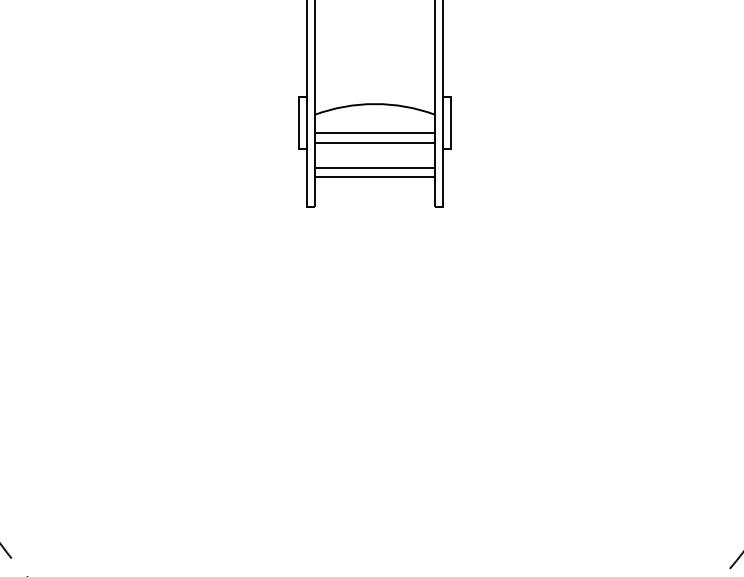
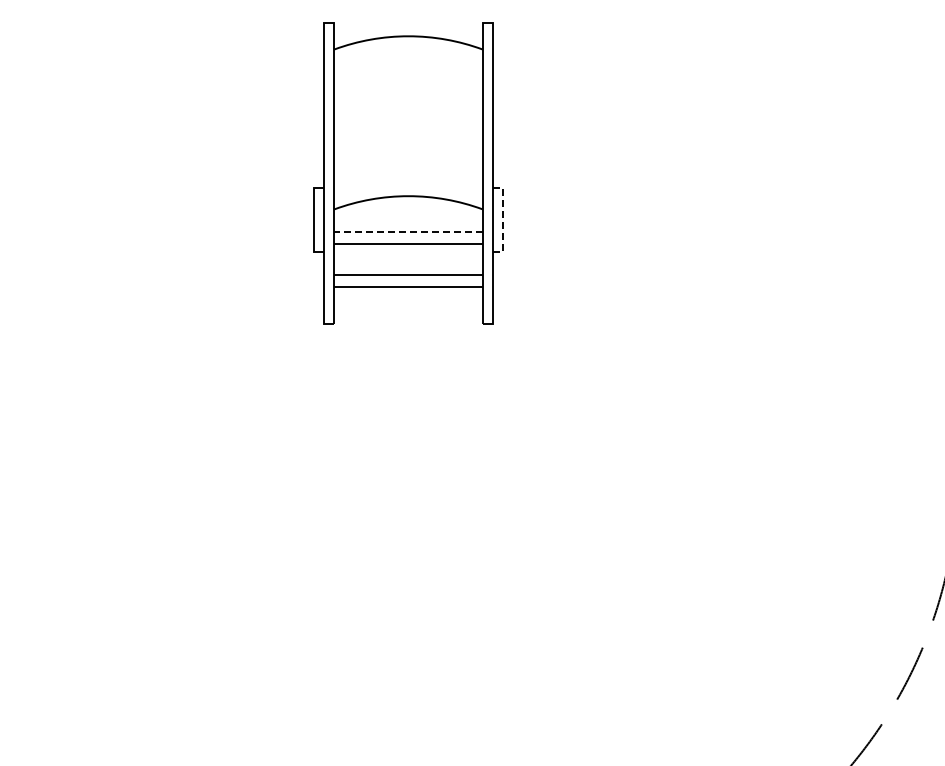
line: (451, 122) -> (502, 219), solid -> dashed
line: (375, 133) -> (408, 232), solid -> dashed

